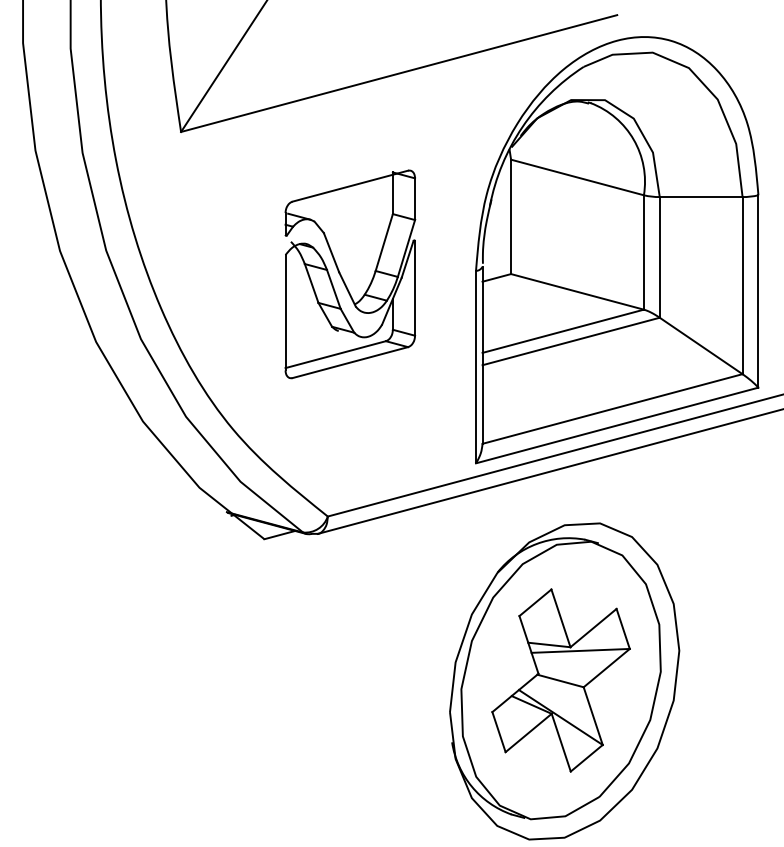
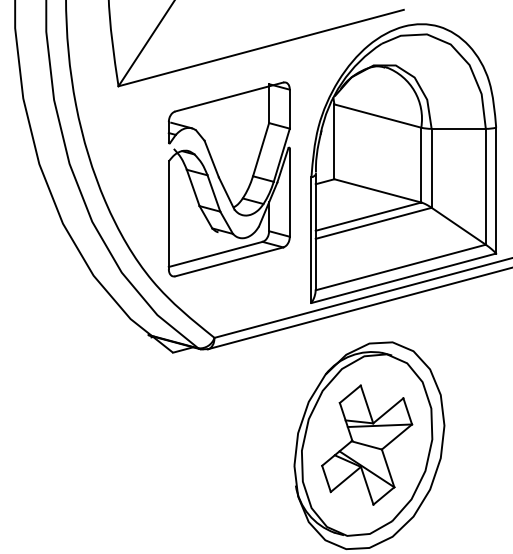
part: (349, 274) -> (228, 179), size x1.43

